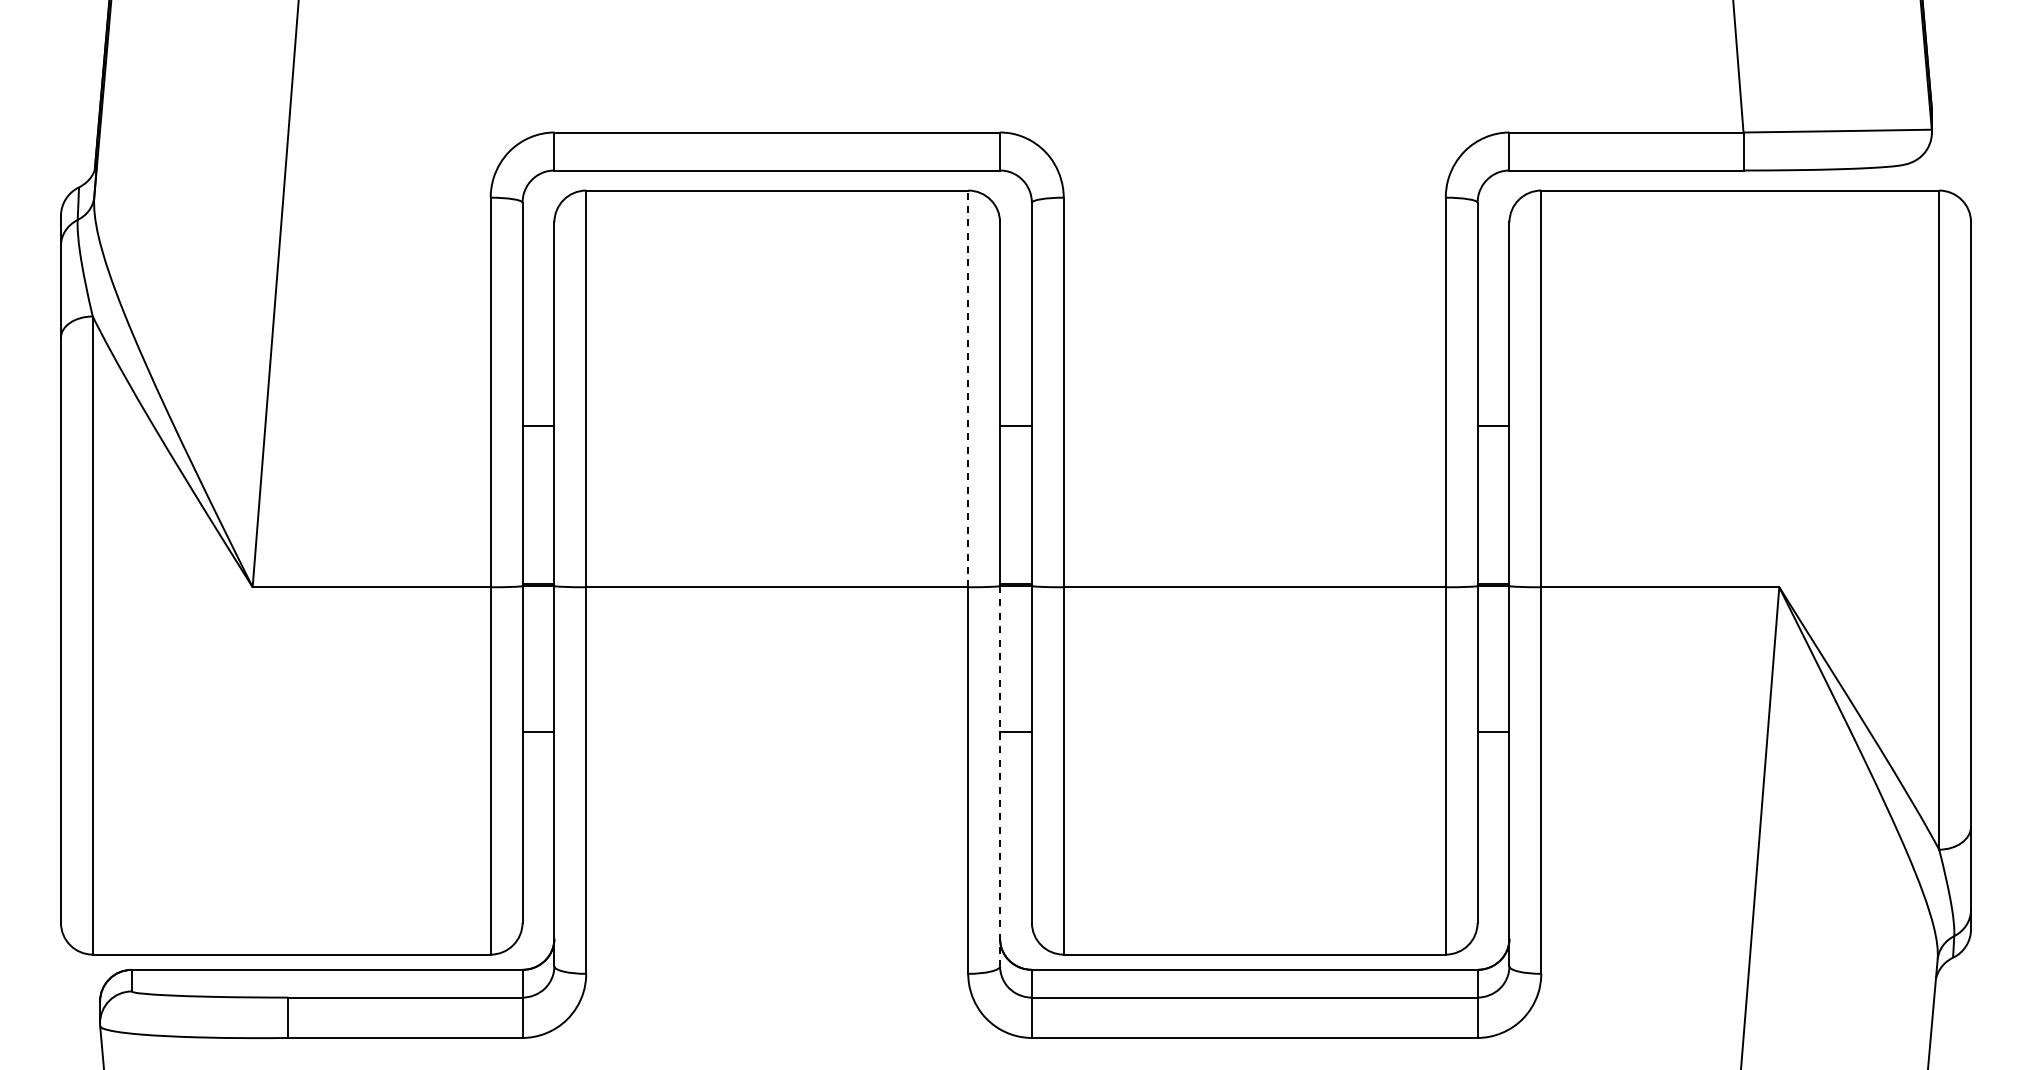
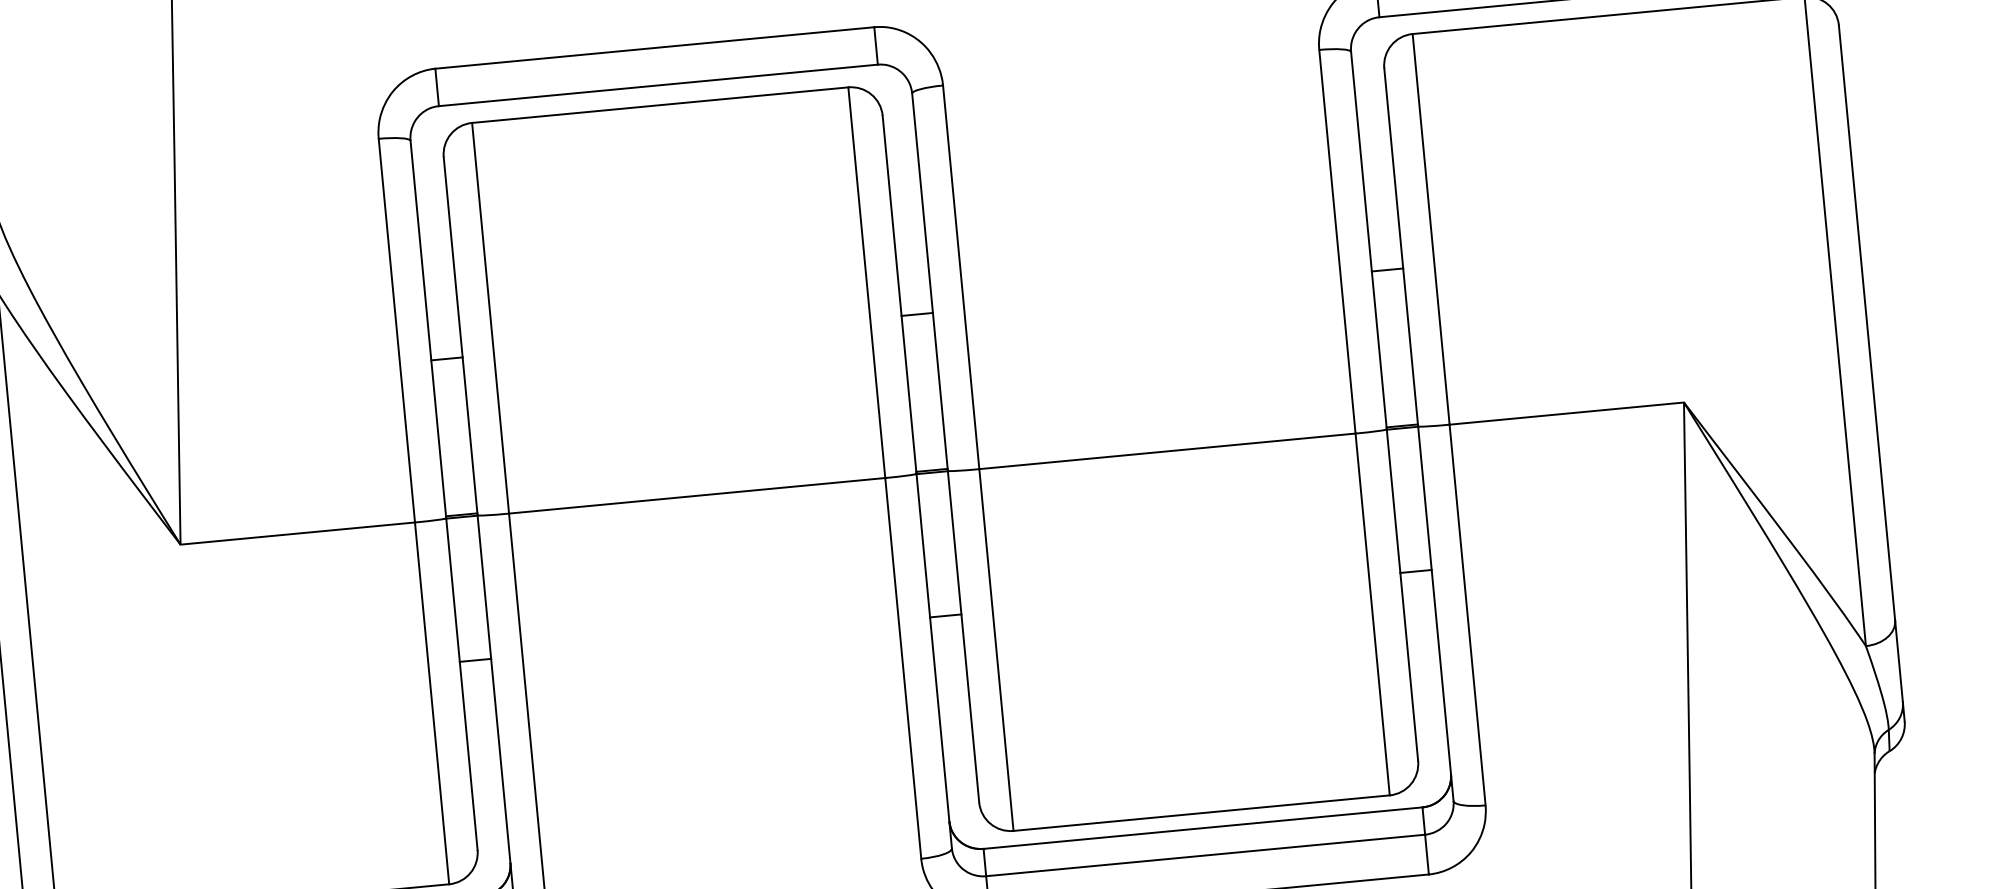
line: (968, 388) -> (867, 282), dashed -> solid
line: (1000, 776) -> (934, 661), dashed -> solid

